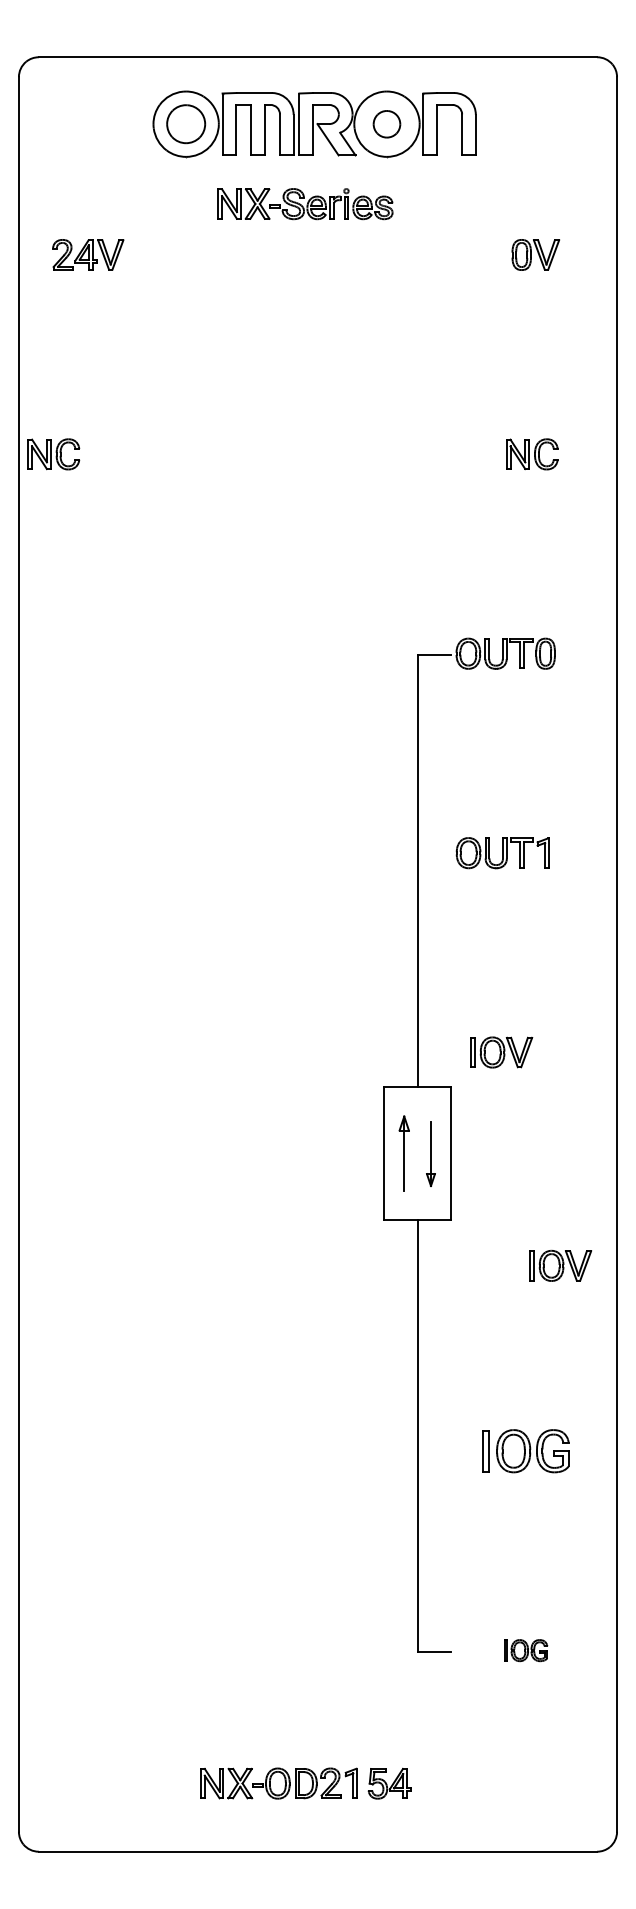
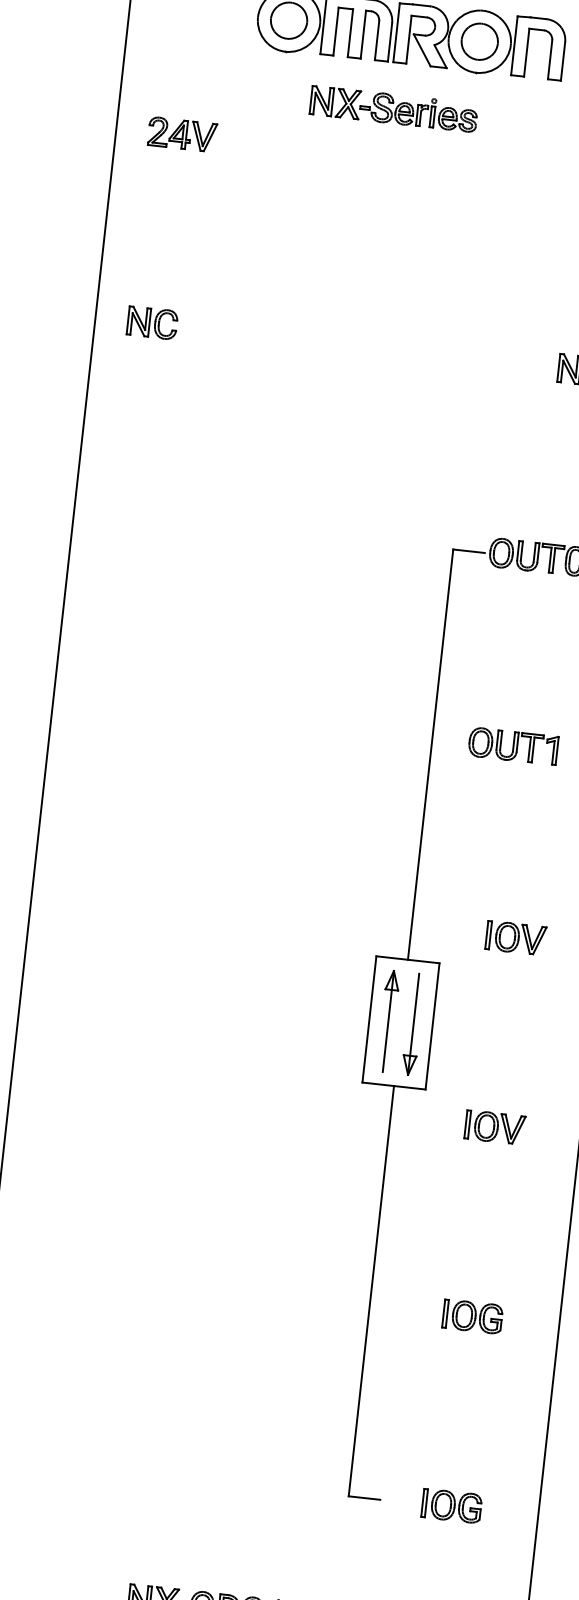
part: (386, 124) -> (479, 42), size x1.43
part: (53, 454) -> (152, 323), moved
part: (501, 1052) -> (515, 938), moved
part: (403, 1153) -> (387, 1021), size x1.43
part: (430, 1154) -> (413, 1024), size x1.67
part: (560, 1265) -> (495, 1127), moved
part: (525, 1451) -> (472, 1316), size x0.71
part: (525, 1650) -> (451, 1505), size x1.43

